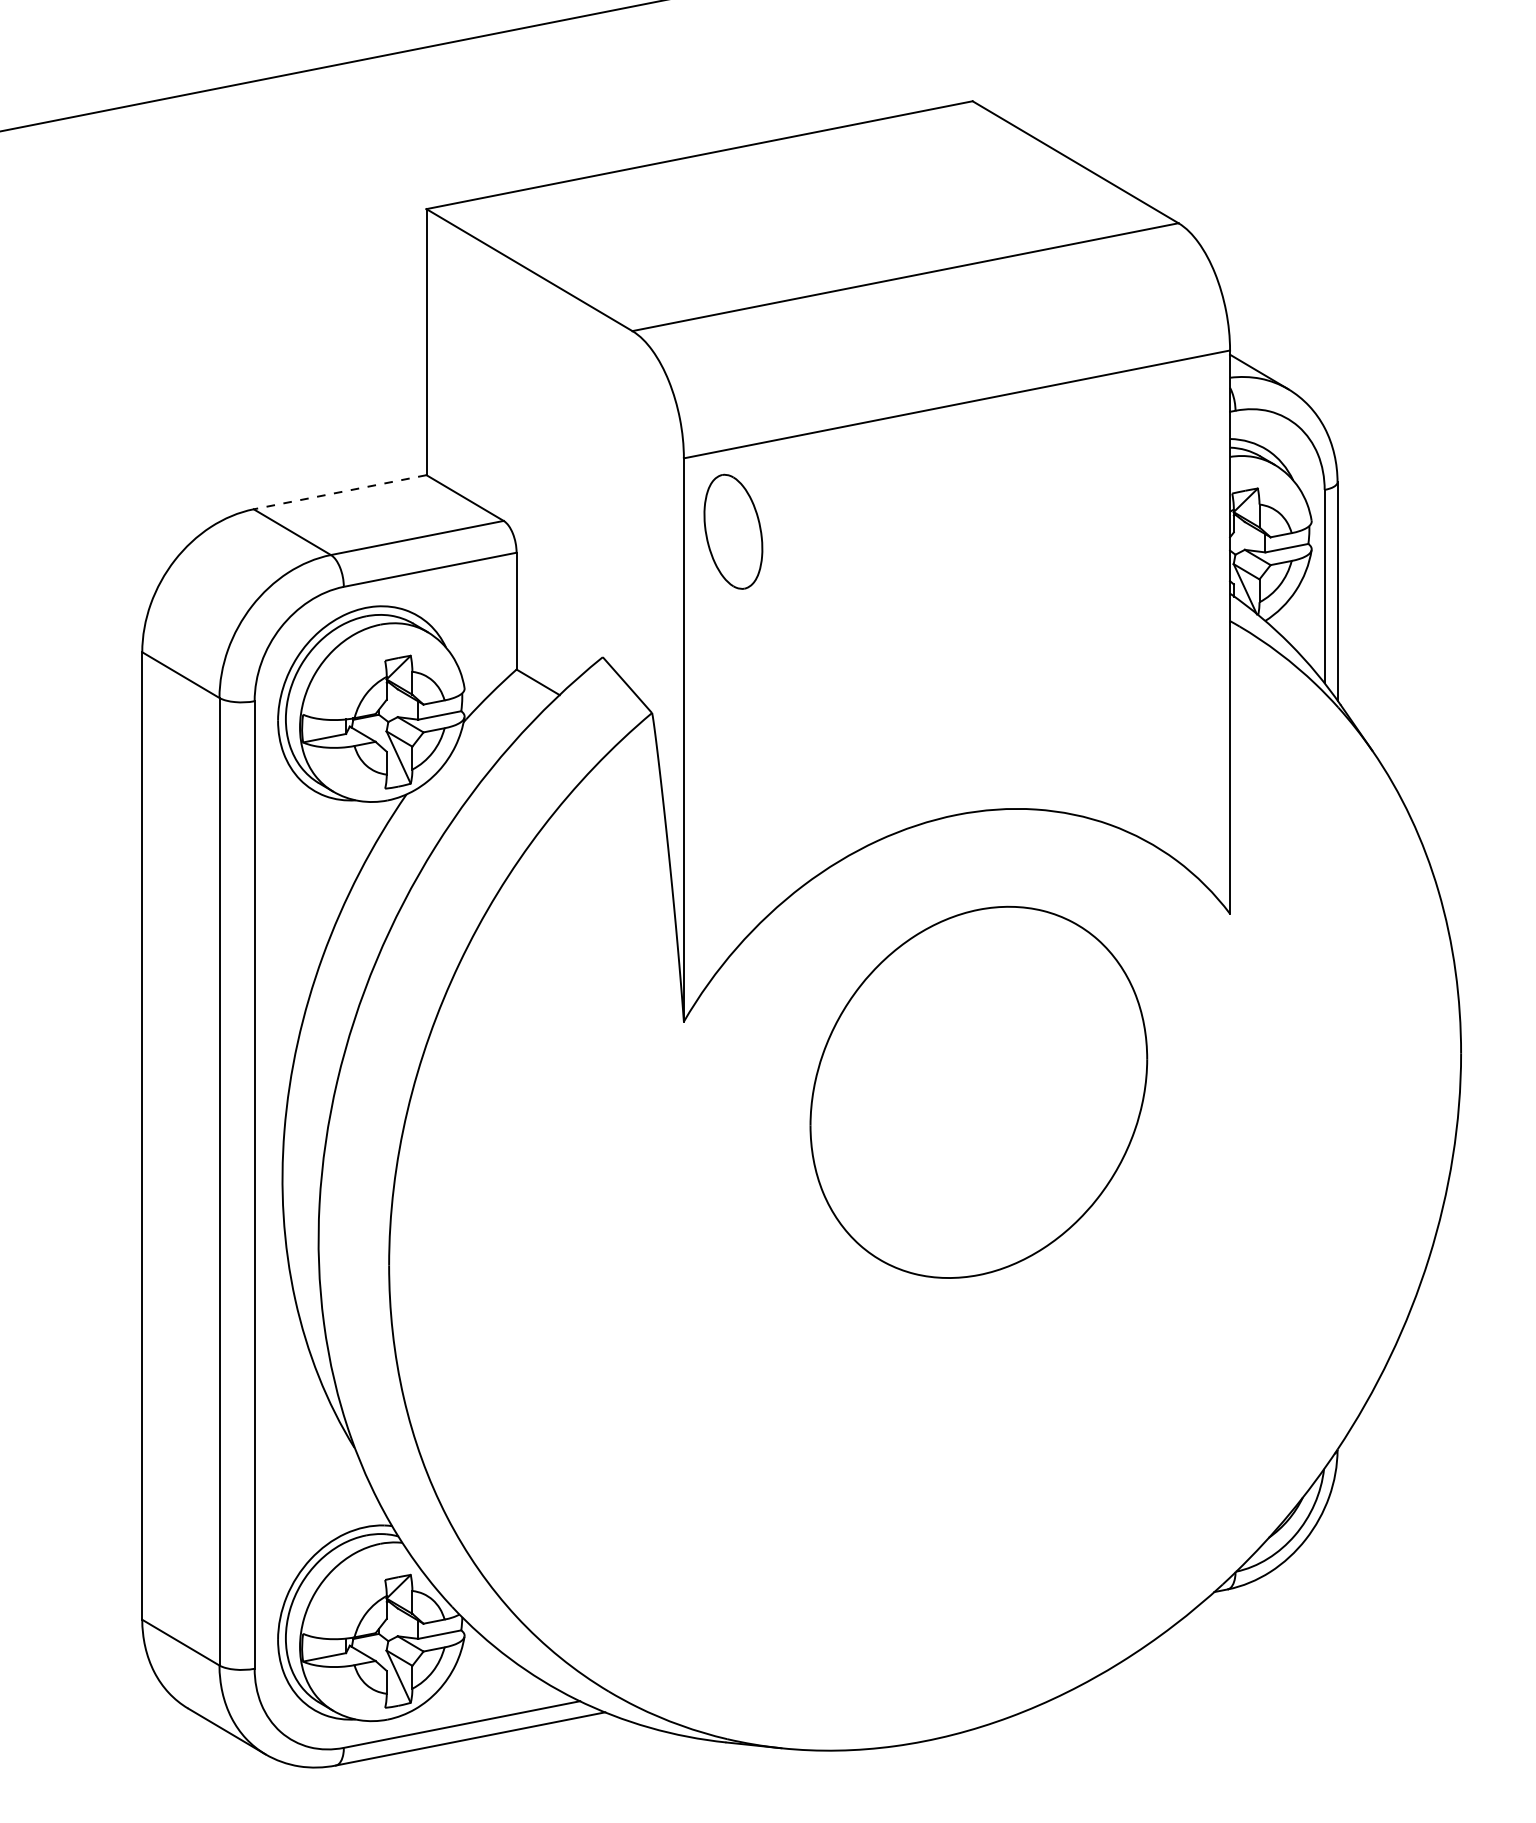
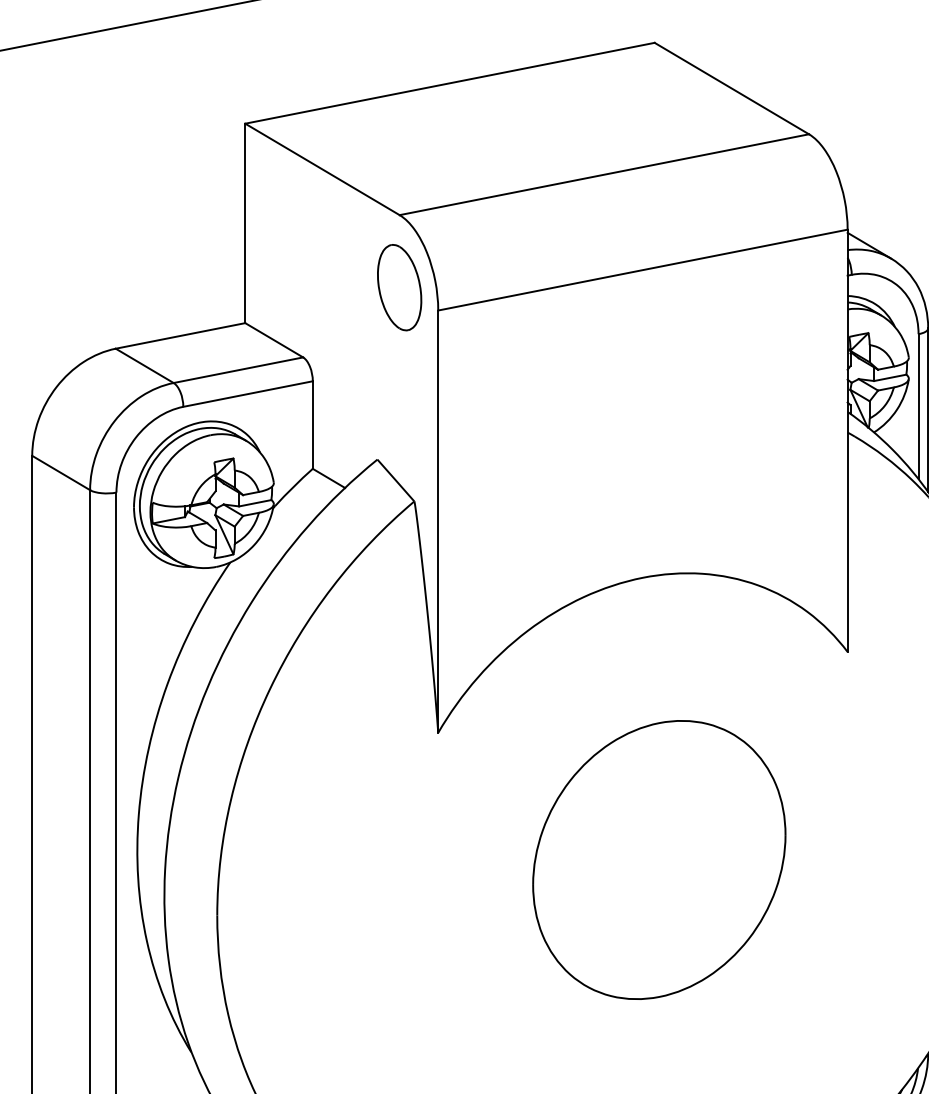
line: (339, 492) -> (180, 336), dashed -> solid
part: (733, 531) -> (399, 287), moved
part: (978, 1091) -> (659, 859), moved

